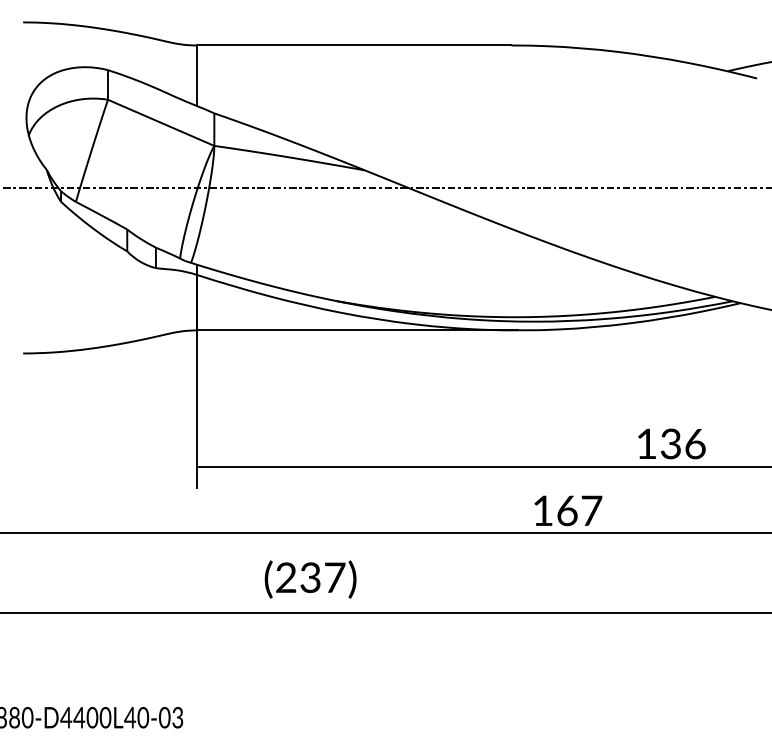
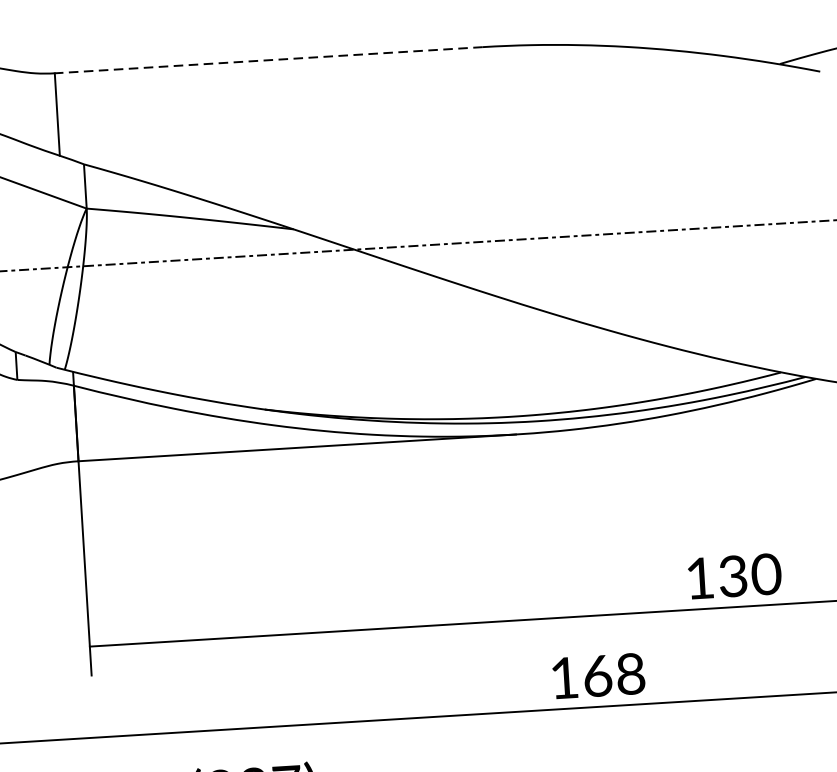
line: (353, 45) -> (267, 60), solid -> dashed
text: (695, 443) -> (766, 573), 136 -> 130
text: (591, 510) -> (630, 673), 167 -> 168

